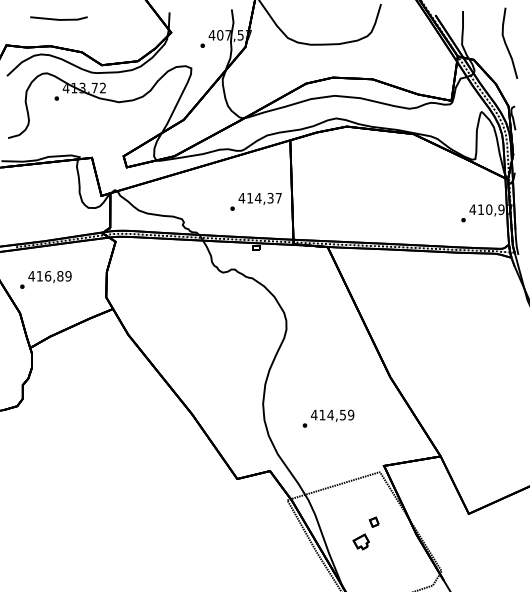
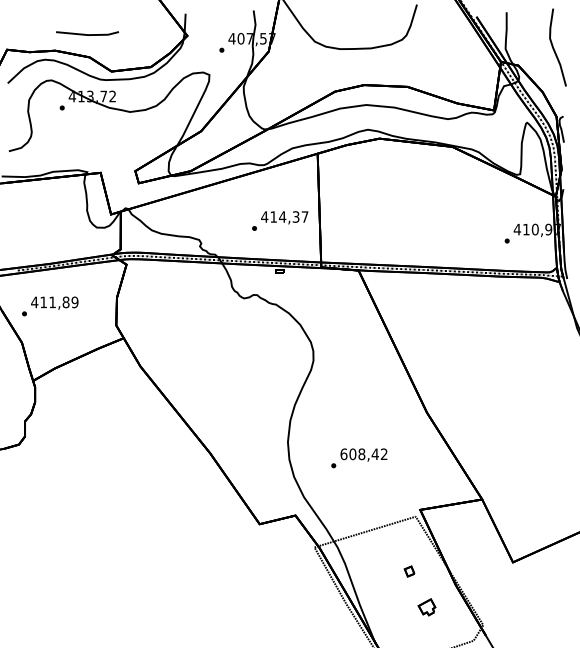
line: (57, 18) -> (85, 33), moved
text: (48, 276) -> (53, 302), 416,89 -> 411,89
text: (332, 414) -> (363, 453), 414,59 -> 608,42
part: (360, 541) -> (426, 606), moved

